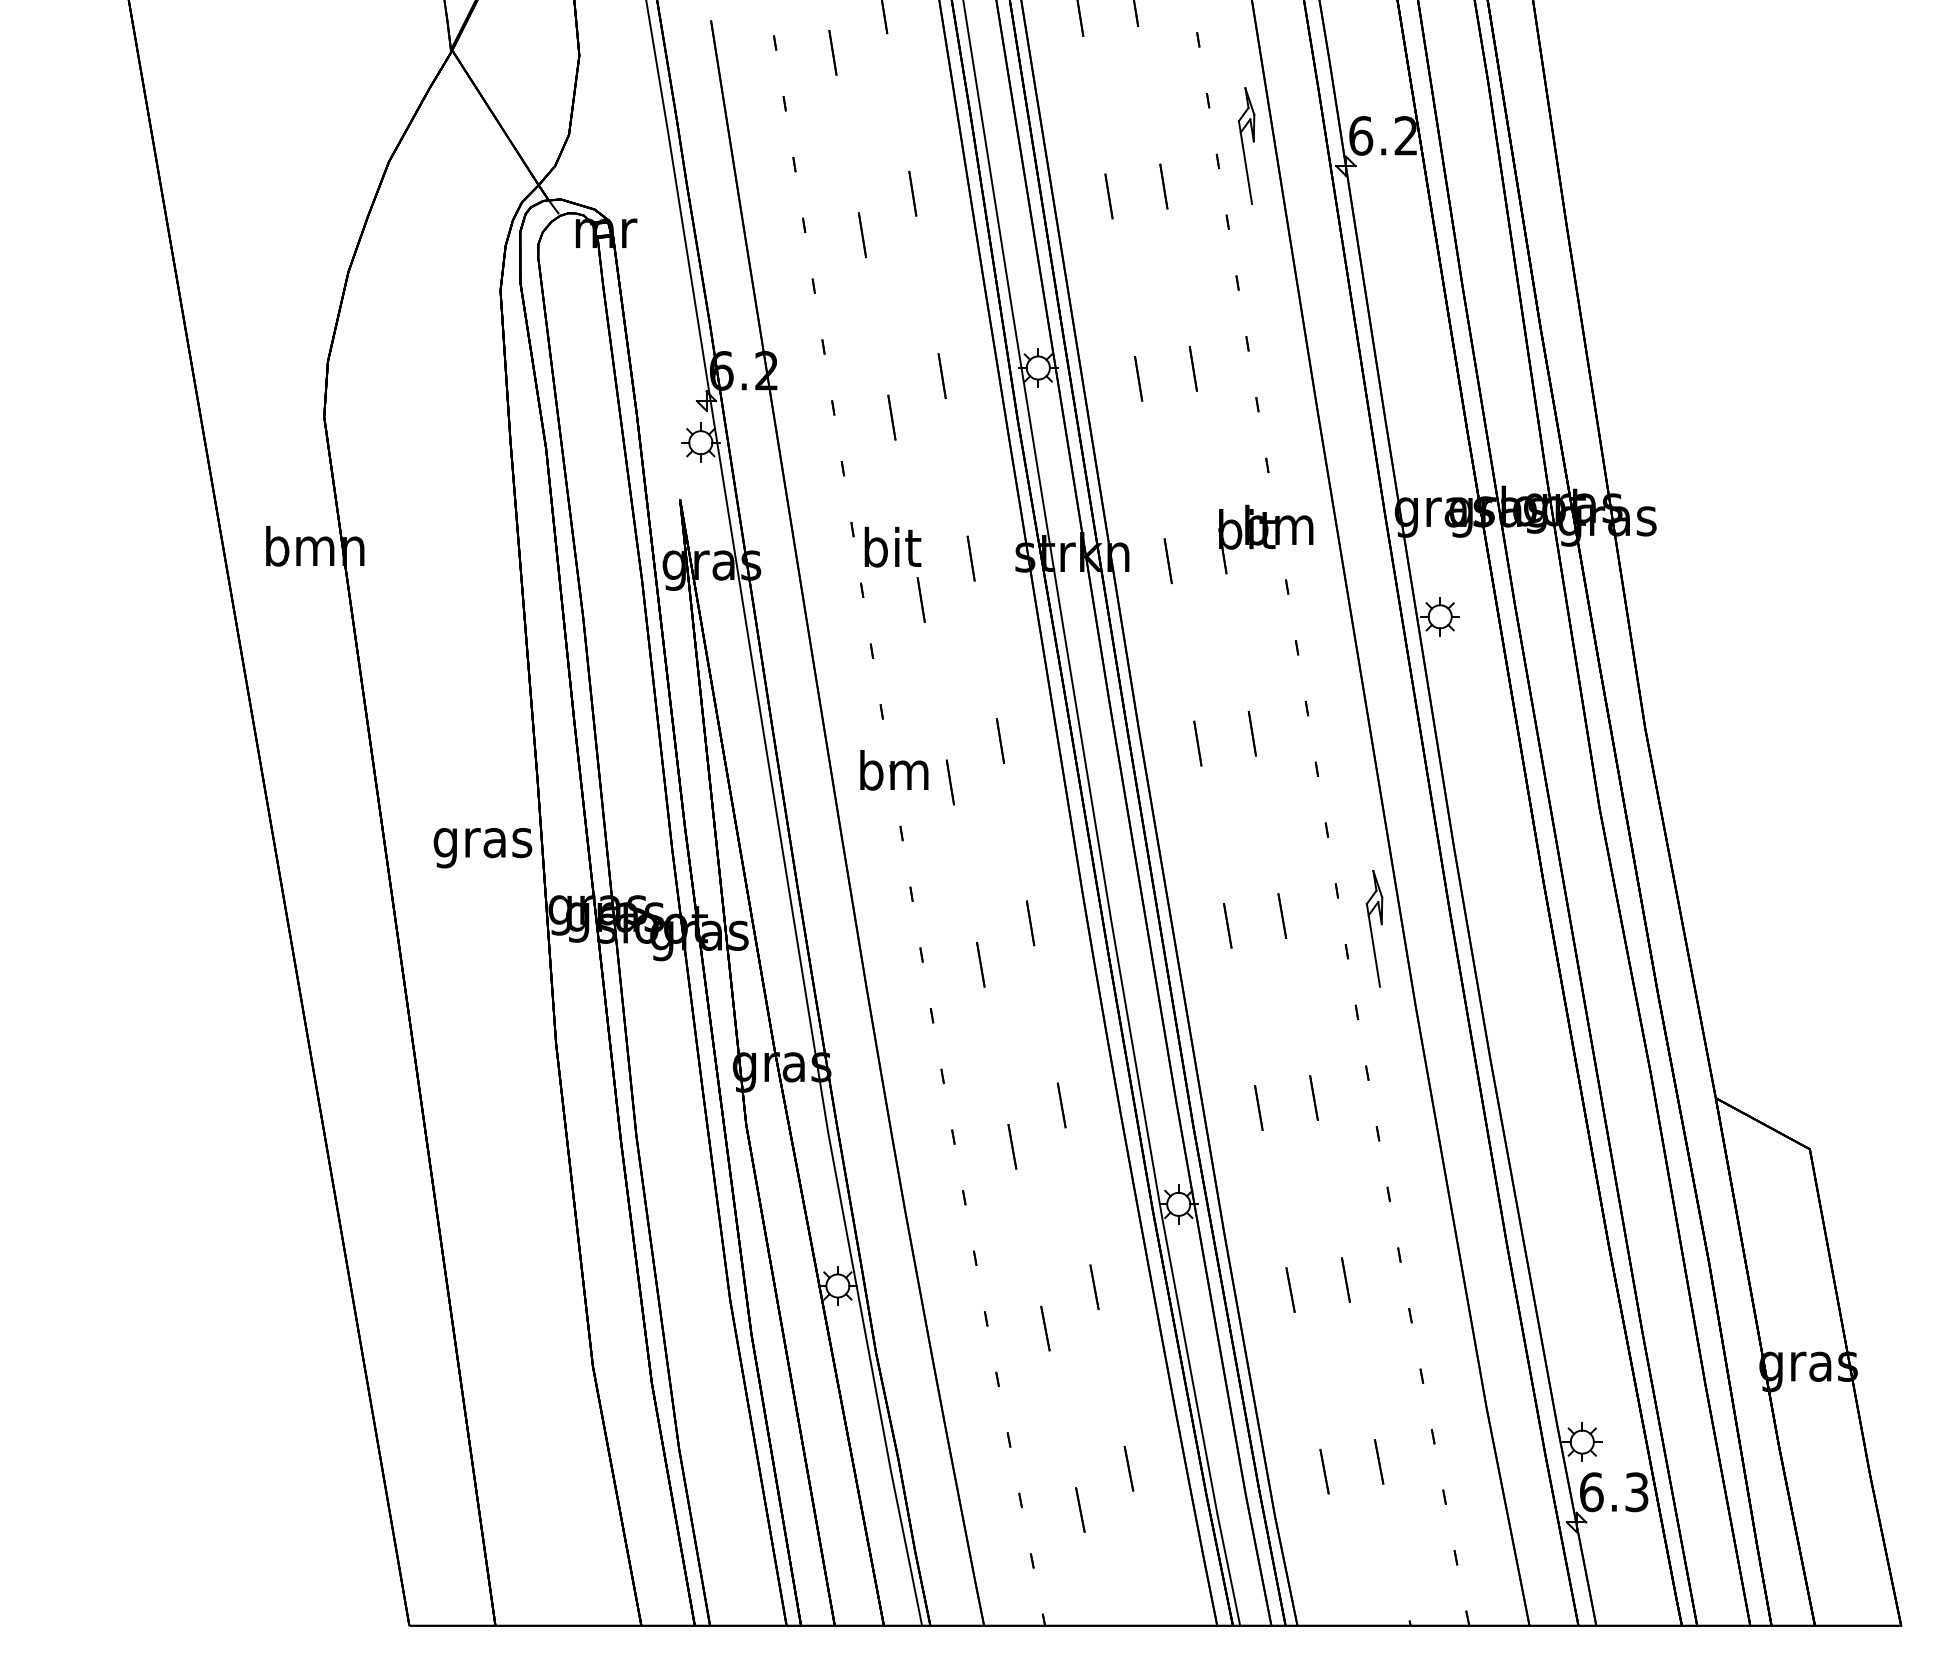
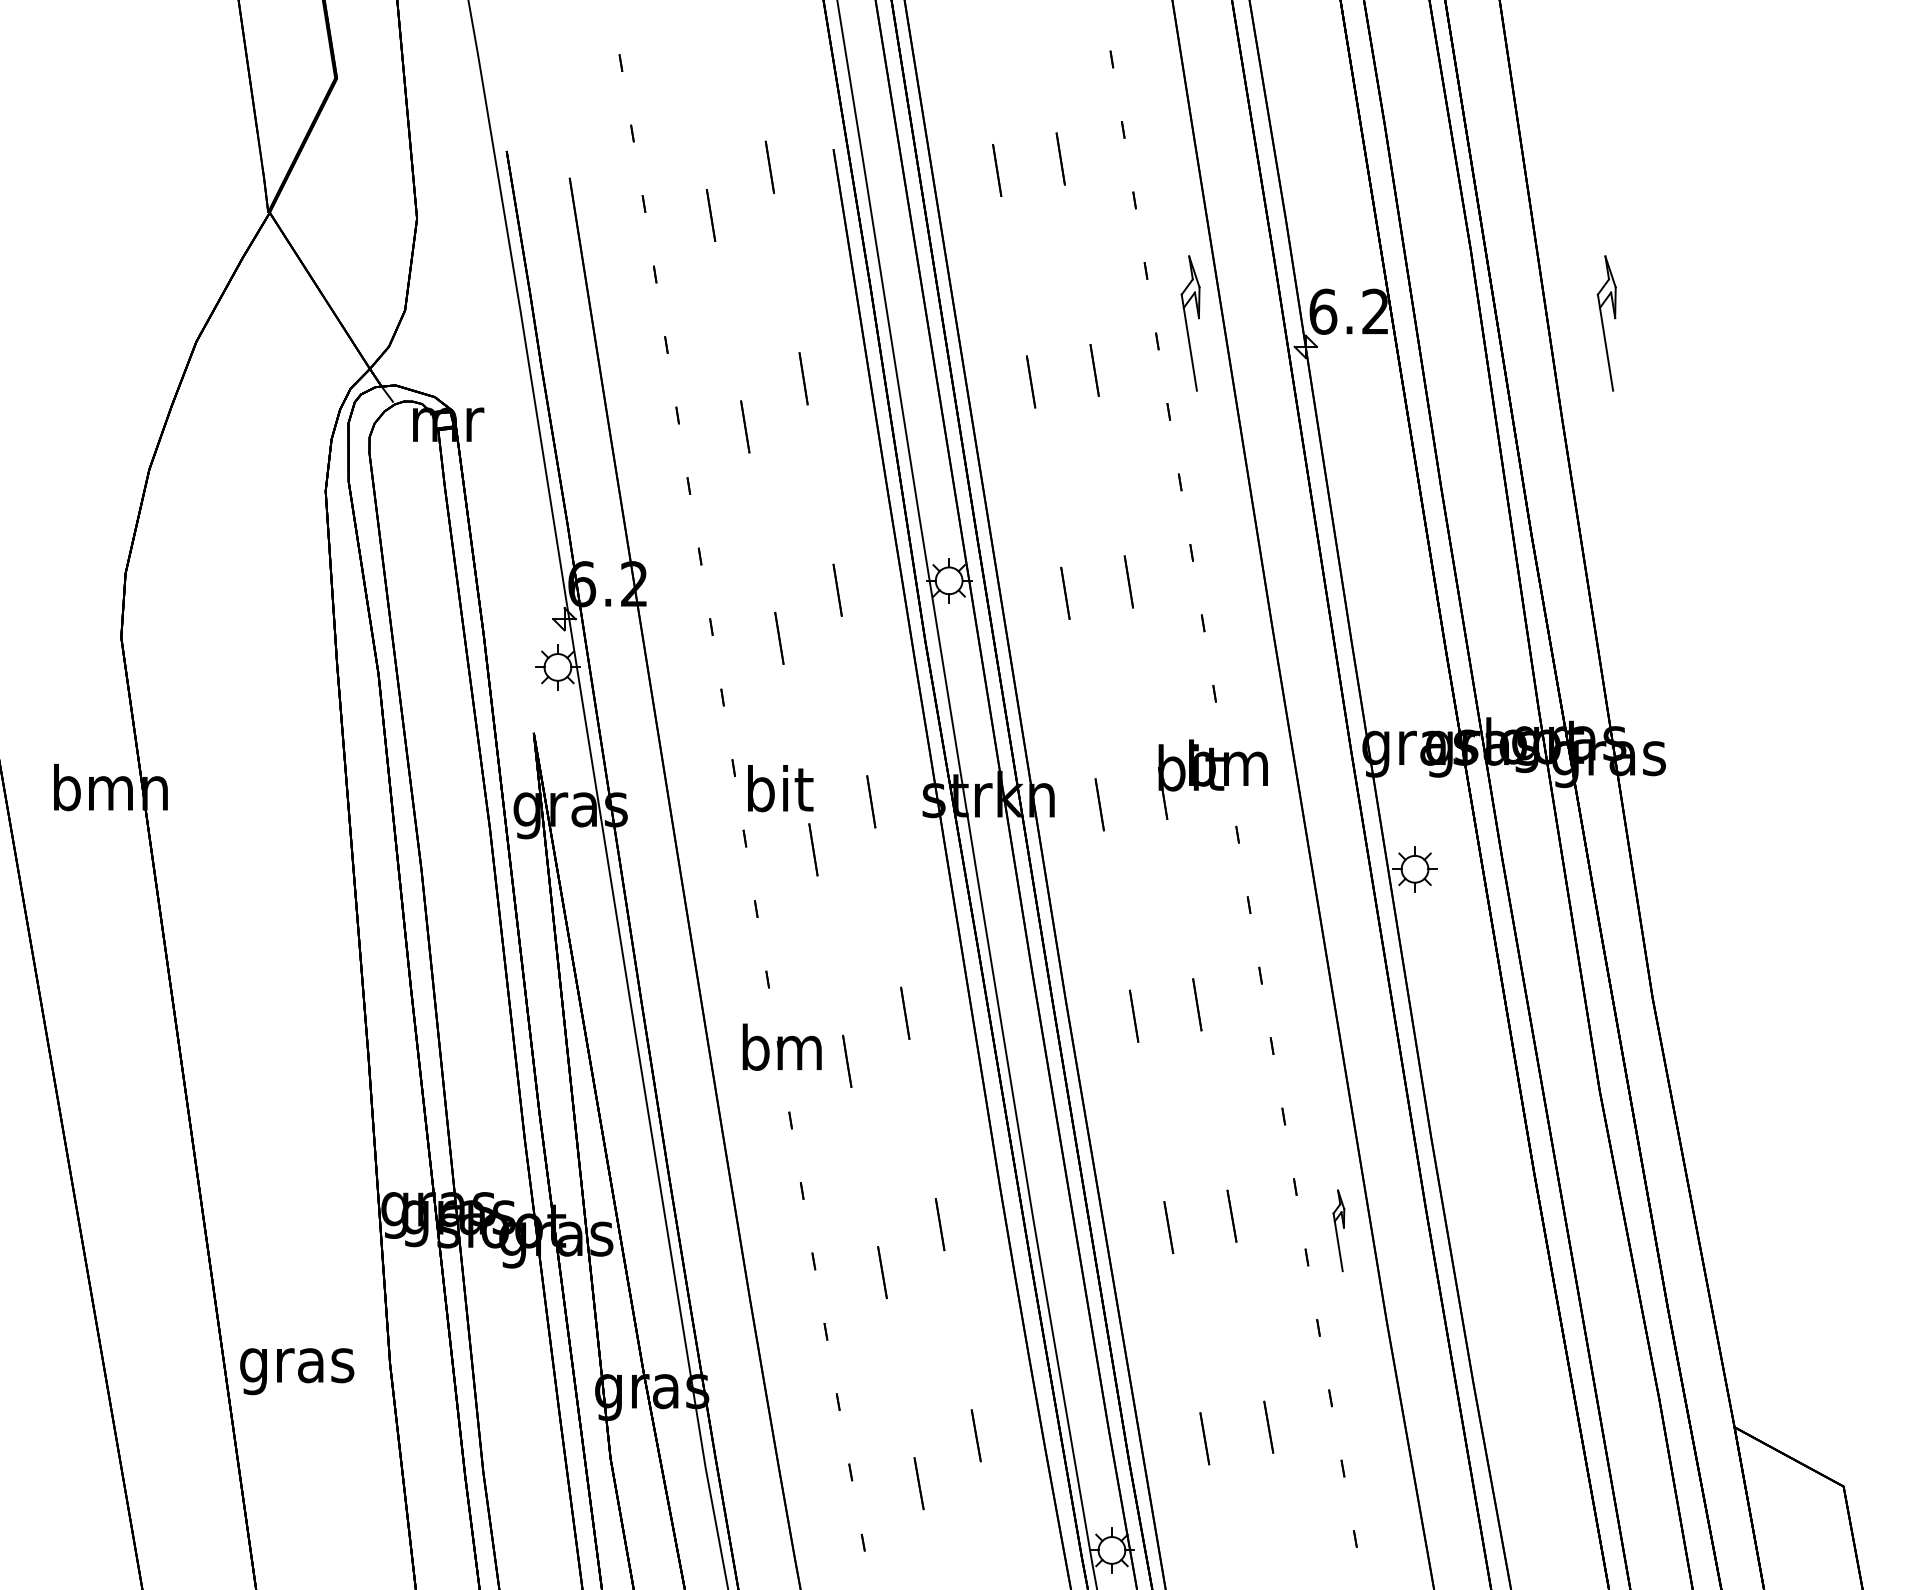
part: (1605, 145) -> (1606, 322), added
text: (482, 848) -> (296, 1372), moved
part: (1374, 928) -> (1338, 1230), size x0.6

